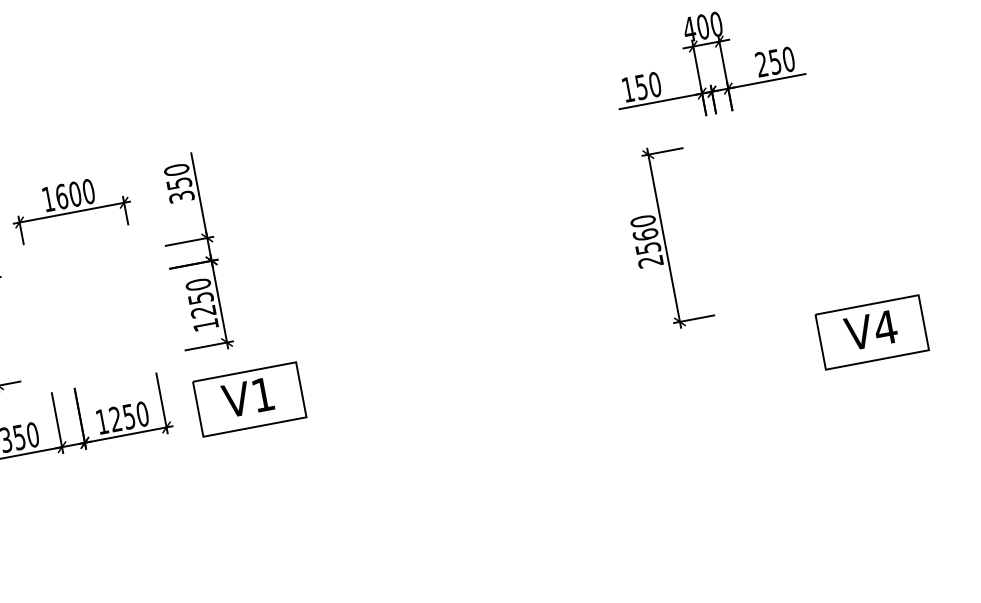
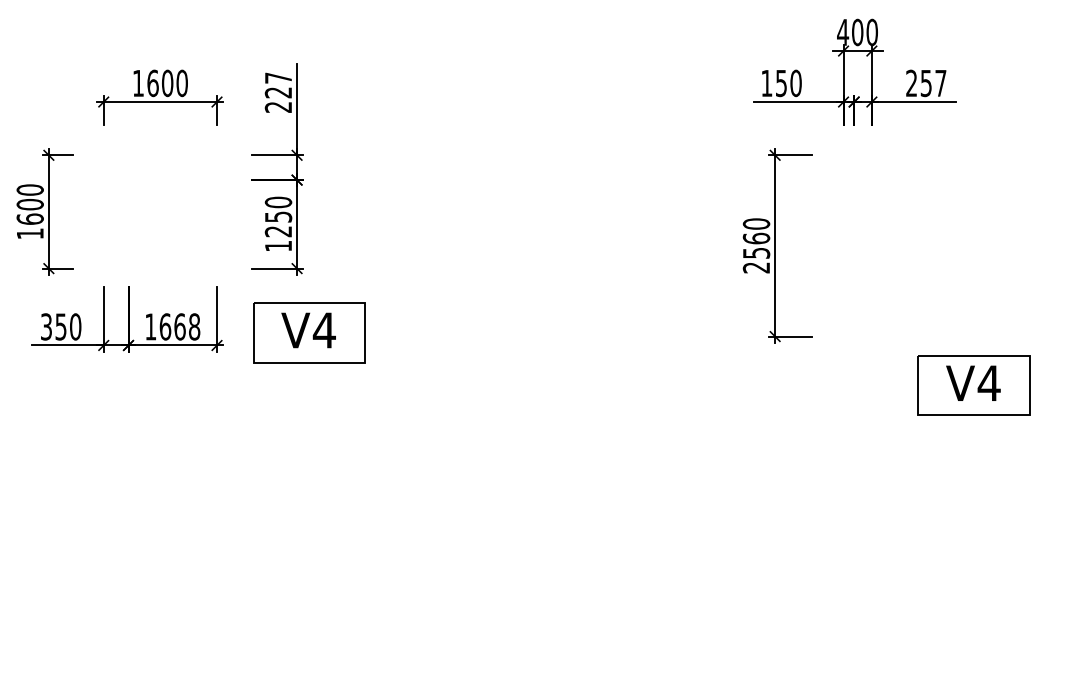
text: (788, 59) -> (940, 83), 250 -> 257
text: (179, 183) -> (278, 92), 350 -> 227
text: (262, 395) -> (323, 330), V1 -> V4
text: (128, 416) -> (179, 326), 1250 -> 1668

